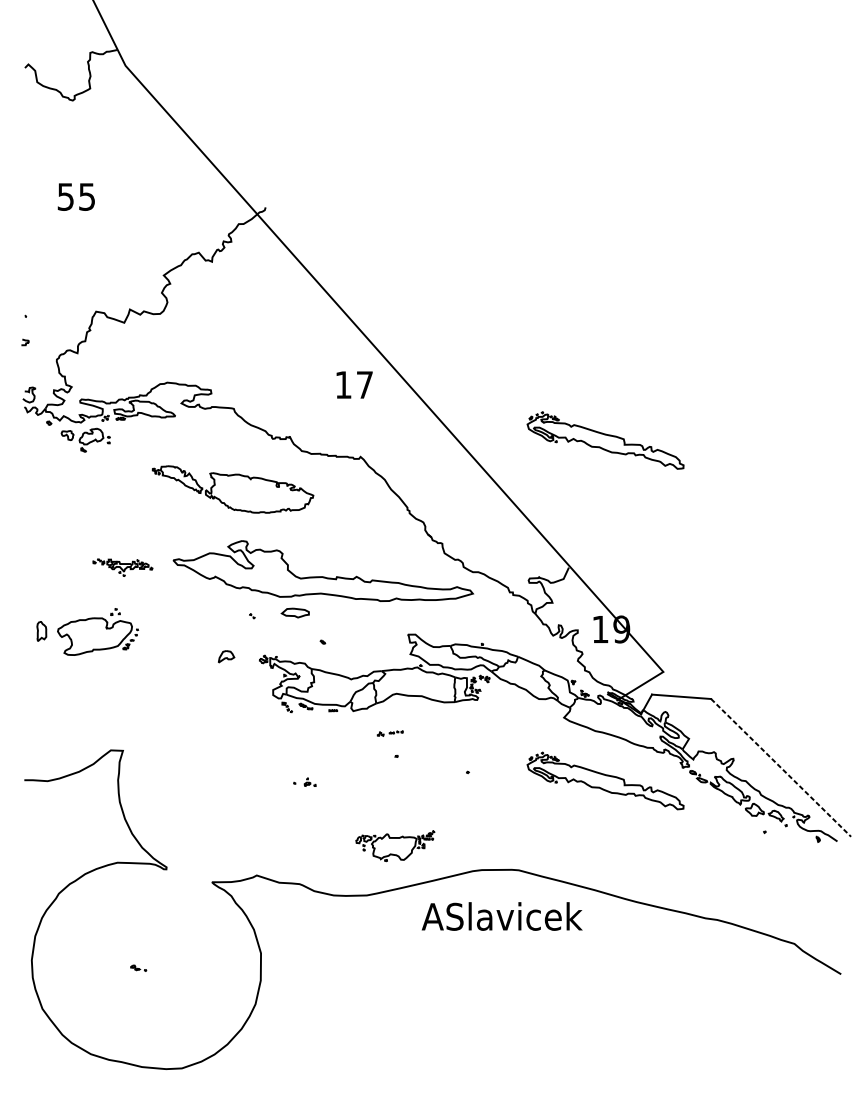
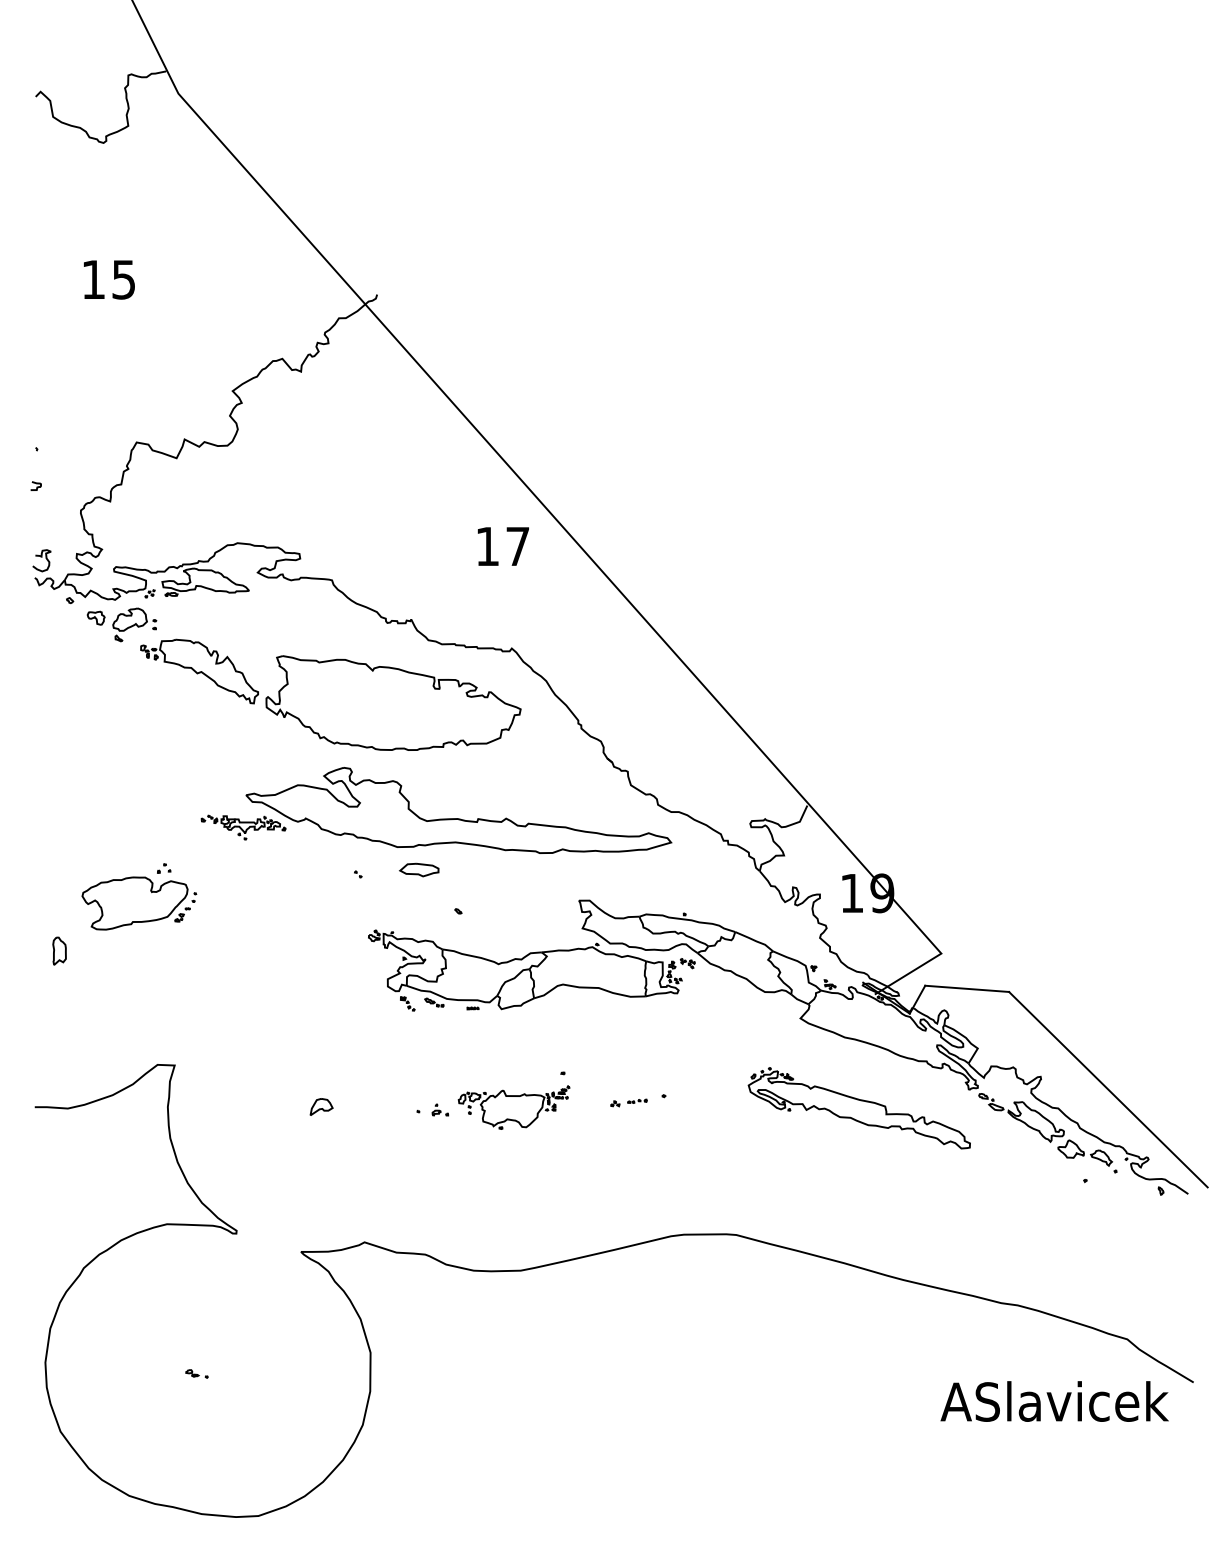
text: (65, 196) -> (93, 279), 55 -> 15
part: (604, 440) -> (858, 625), removed
part: (232, 489) -> (330, 694), size x1.67
part: (122, 567) -> (243, 827), moved
part: (41, 631) -> (59, 950), moved
part: (226, 656) -> (321, 1106), moved
part: (389, 733) -> (628, 1102), moved
line: (781, 768) -> (1108, 1090), dashed -> solid
part: (394, 846) -> (513, 1107), moved
text: (502, 916) -> (1054, 1401), moved

